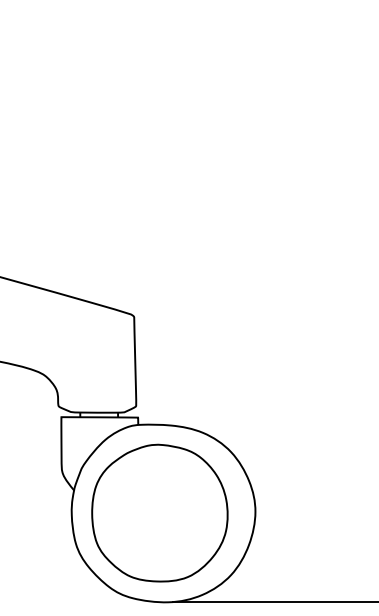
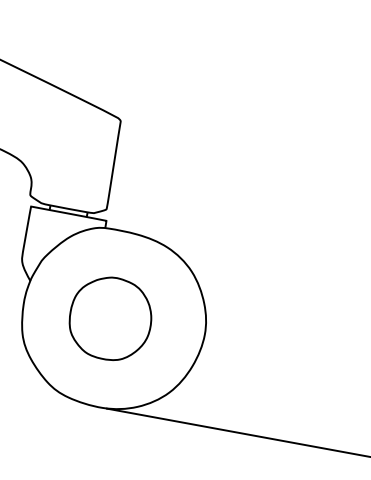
part: (159, 512) -> (110, 318), size x0.6

